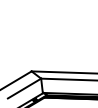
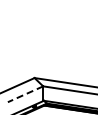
line: (24, 88) -> (25, 94), solid -> dashed

